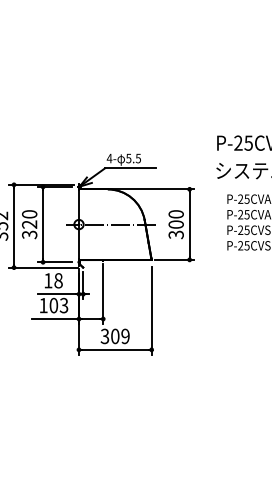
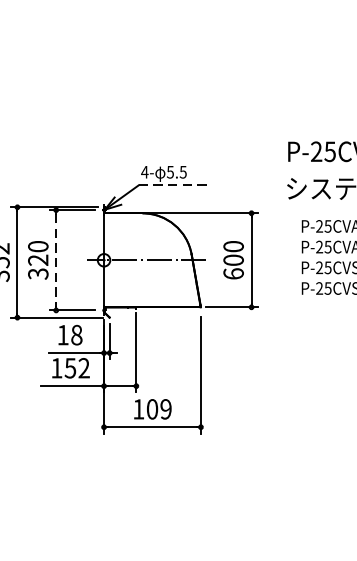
line: (130, 168) -> (172, 185), solid -> dashed
line: (43, 224) -> (56, 260), solid -> dashed
text: (175, 234) -> (232, 273), 300 -> 600
text: (58, 305) -> (76, 368), 103 -> 152
text: (104, 336) -> (138, 409), 309 -> 109

